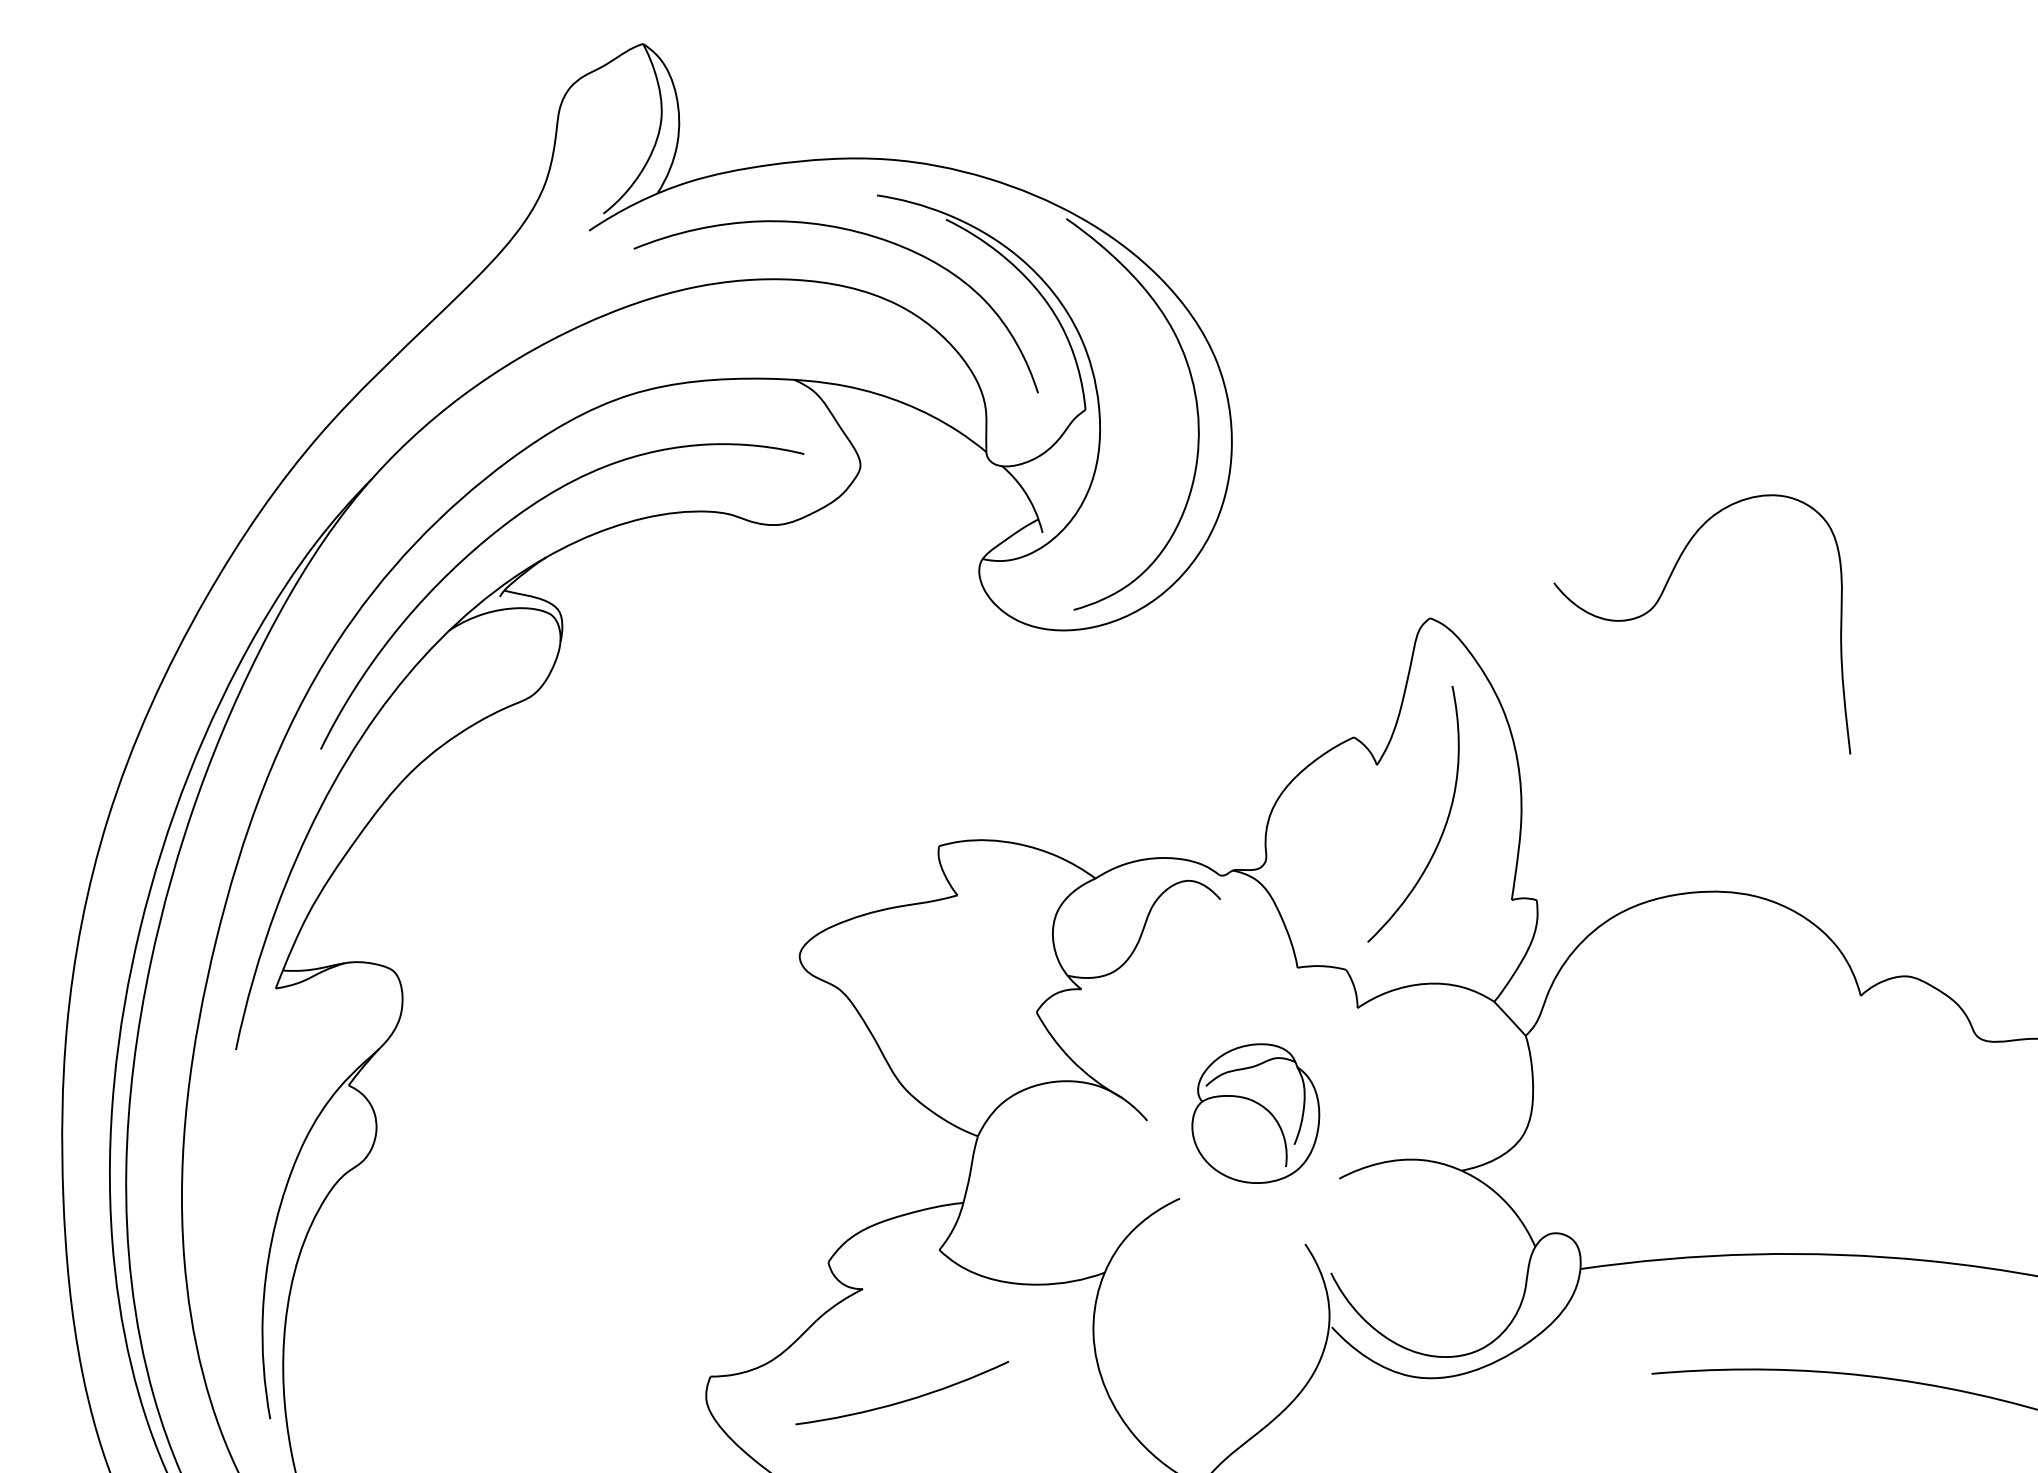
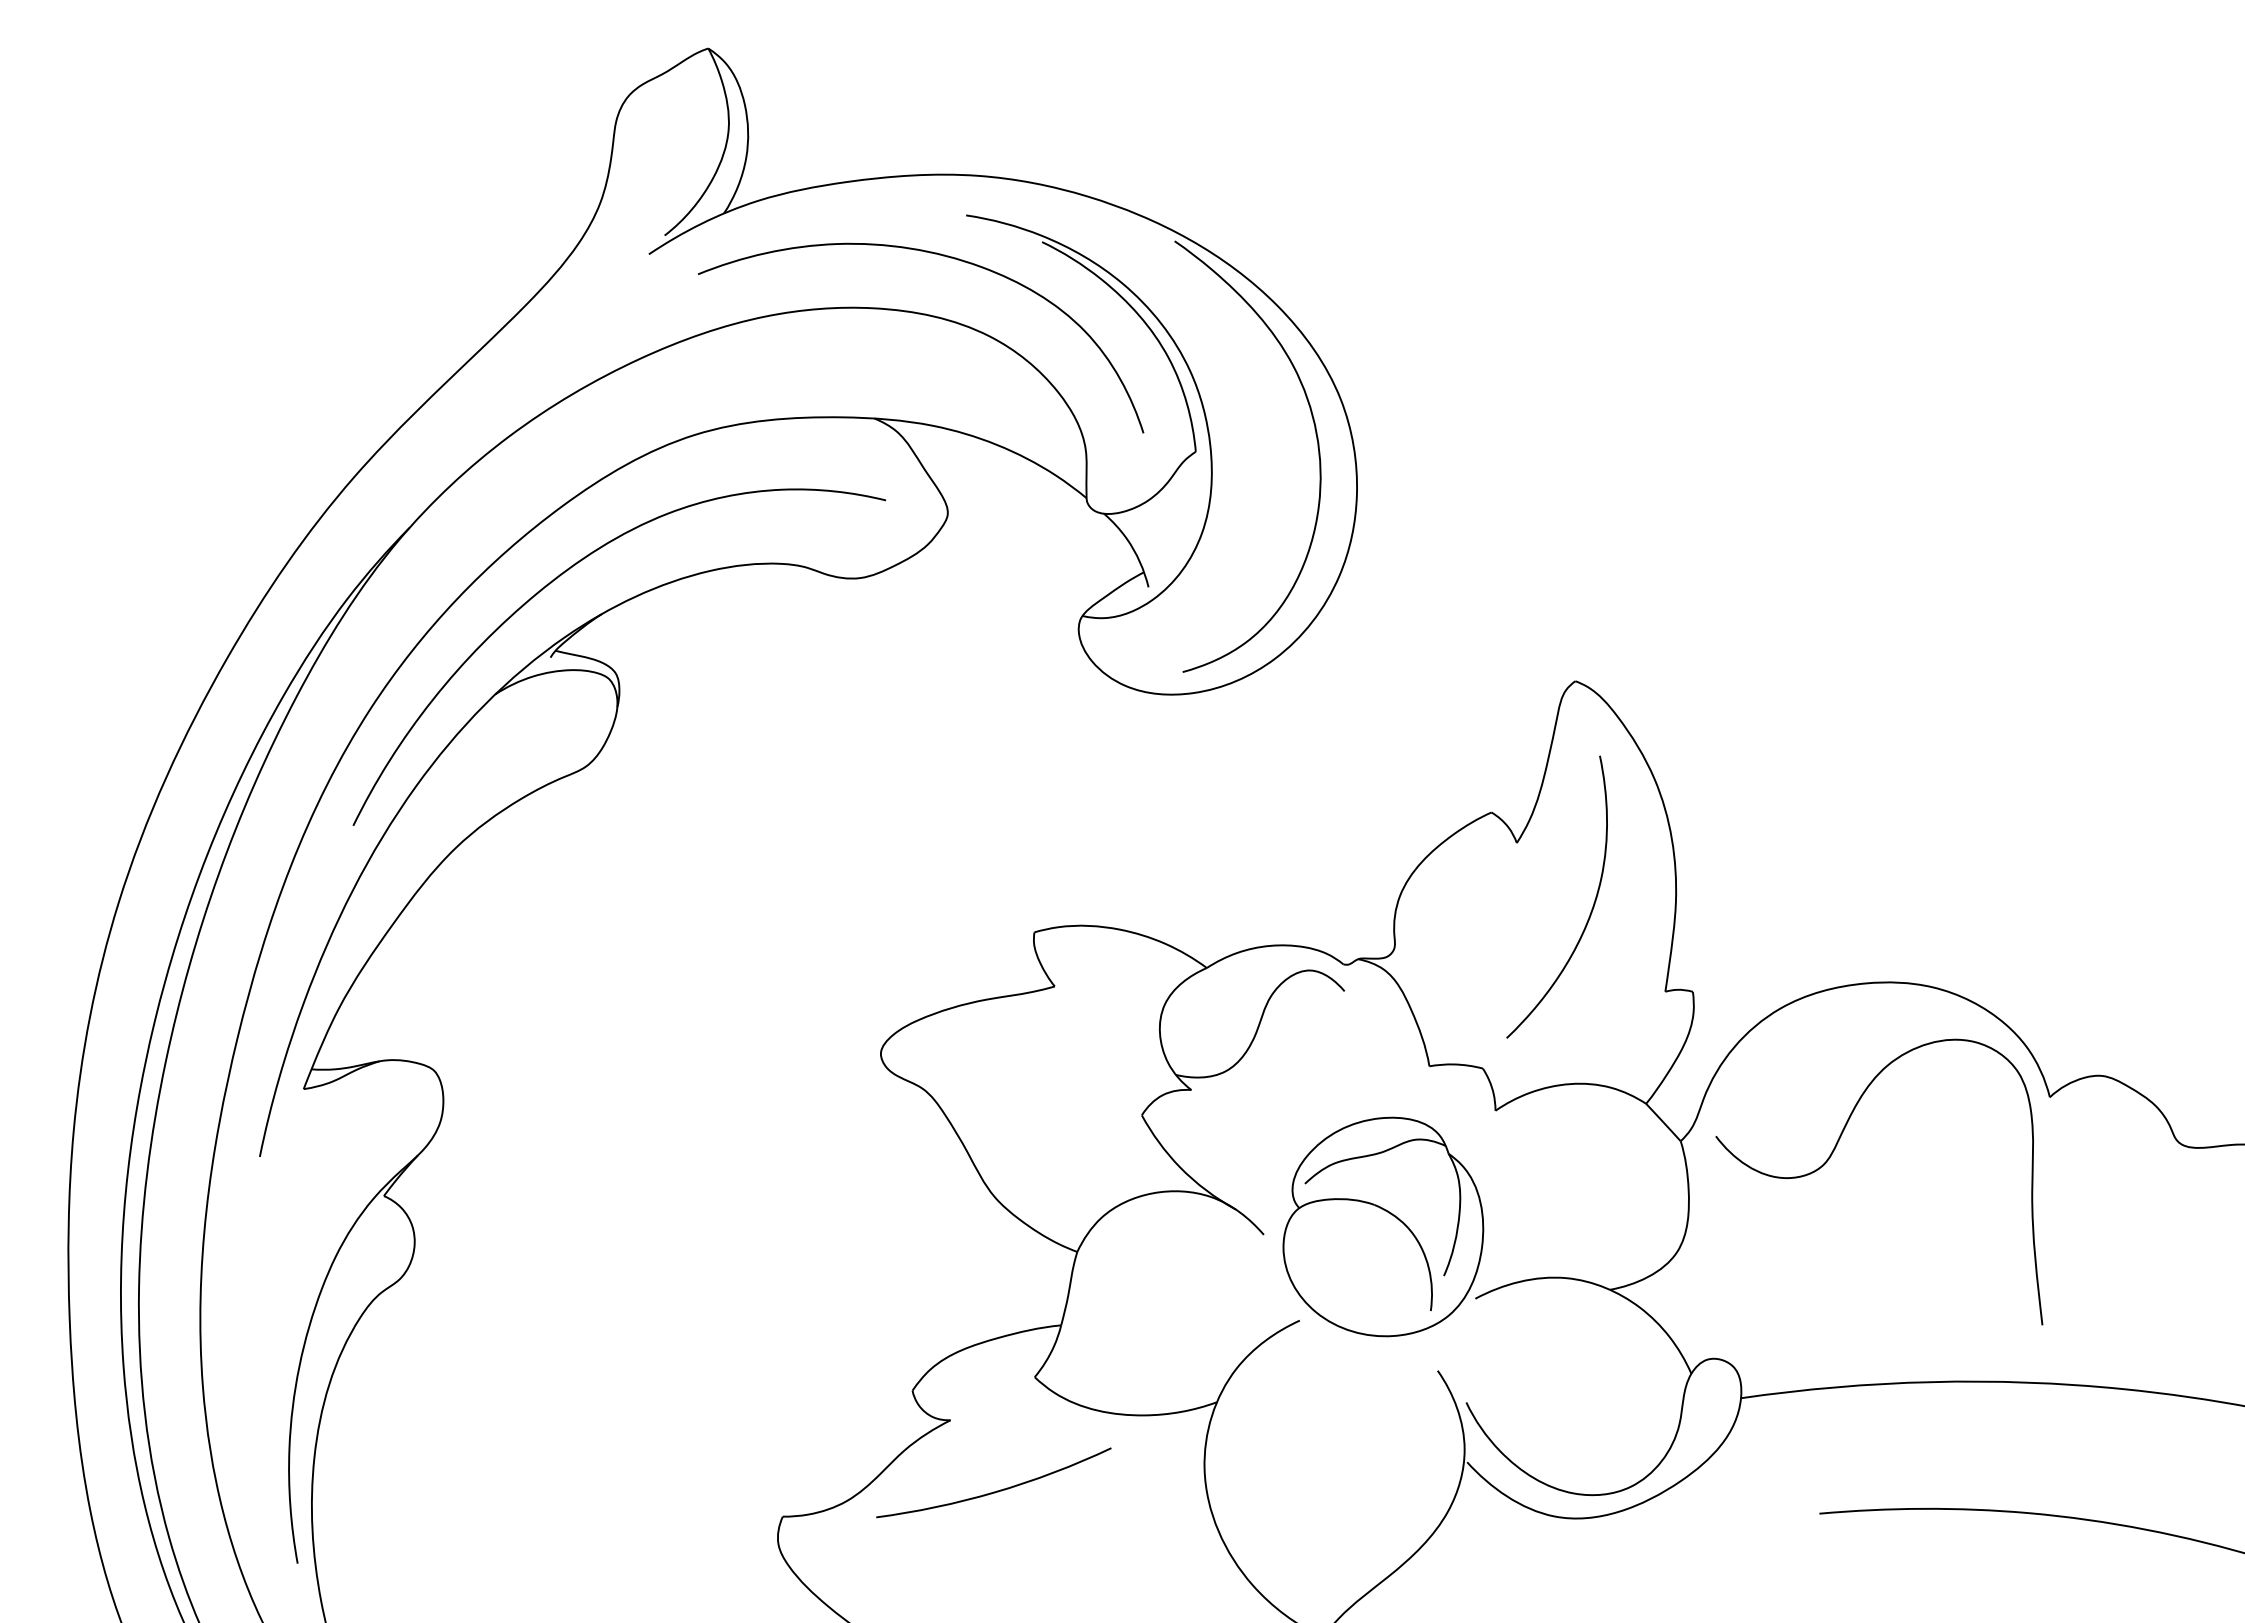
curve: (1661, 596) -> (1834, 1151), moved
part: (1255, 1113) -> (1383, 1226), size x1.43
curve: (905, 1400) -> (997, 1490), moved

